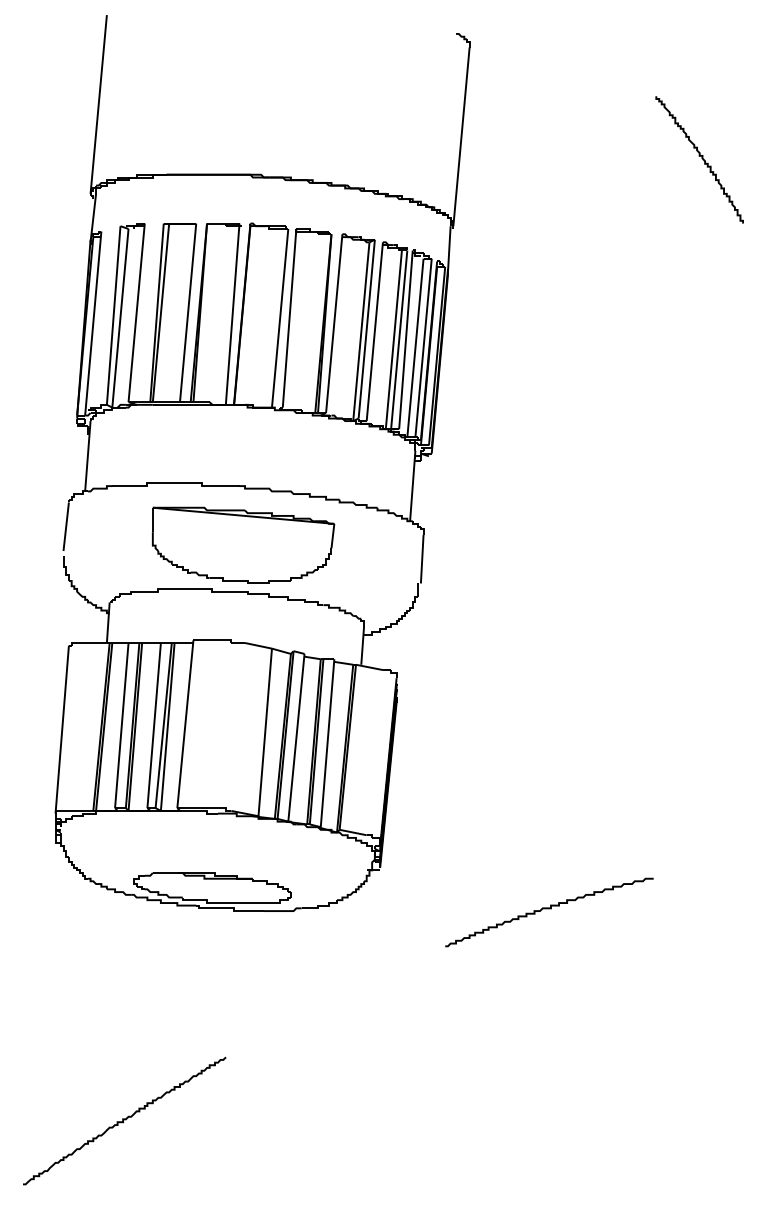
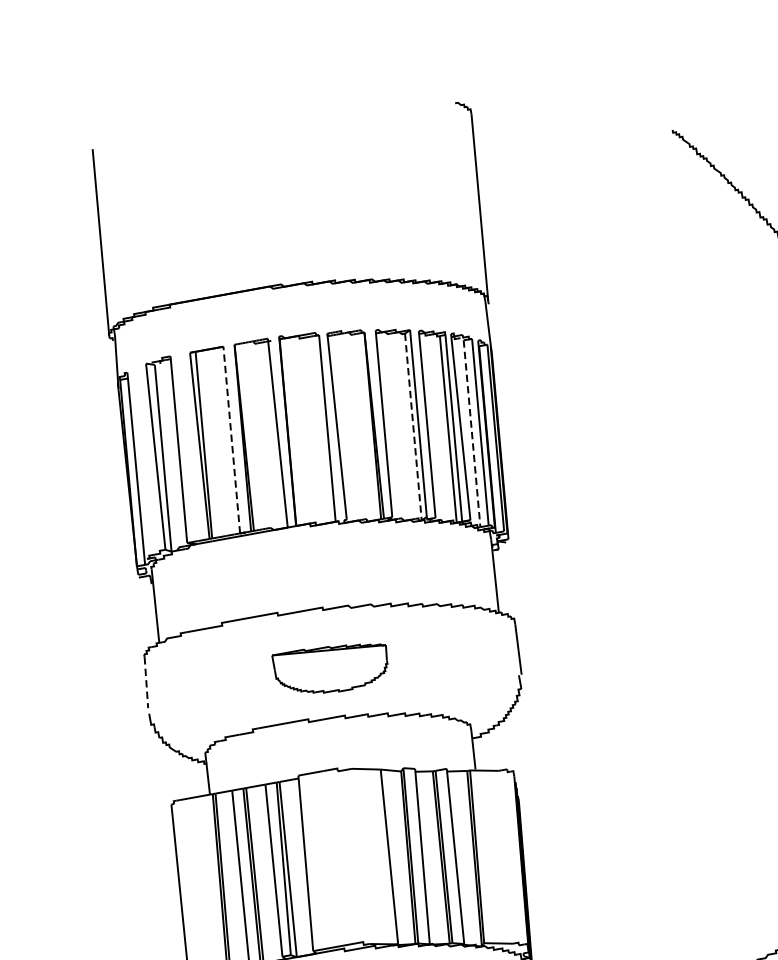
line: (188, 312) -> (232, 439), solid -> dashed
line: (361, 331) -> (413, 426), solid -> dashed
line: (415, 348) -> (472, 434), solid -> dashed
line: (66, 527) -> (146, 683), solid -> dashed
part: (243, 544) -> (331, 667), size x0.6

